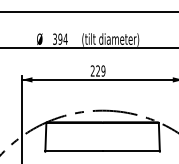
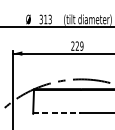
text: (62, 38) -> (47, 18), 394 -> 313
line: (74, 151) -> (57, 113), solid -> dashed

